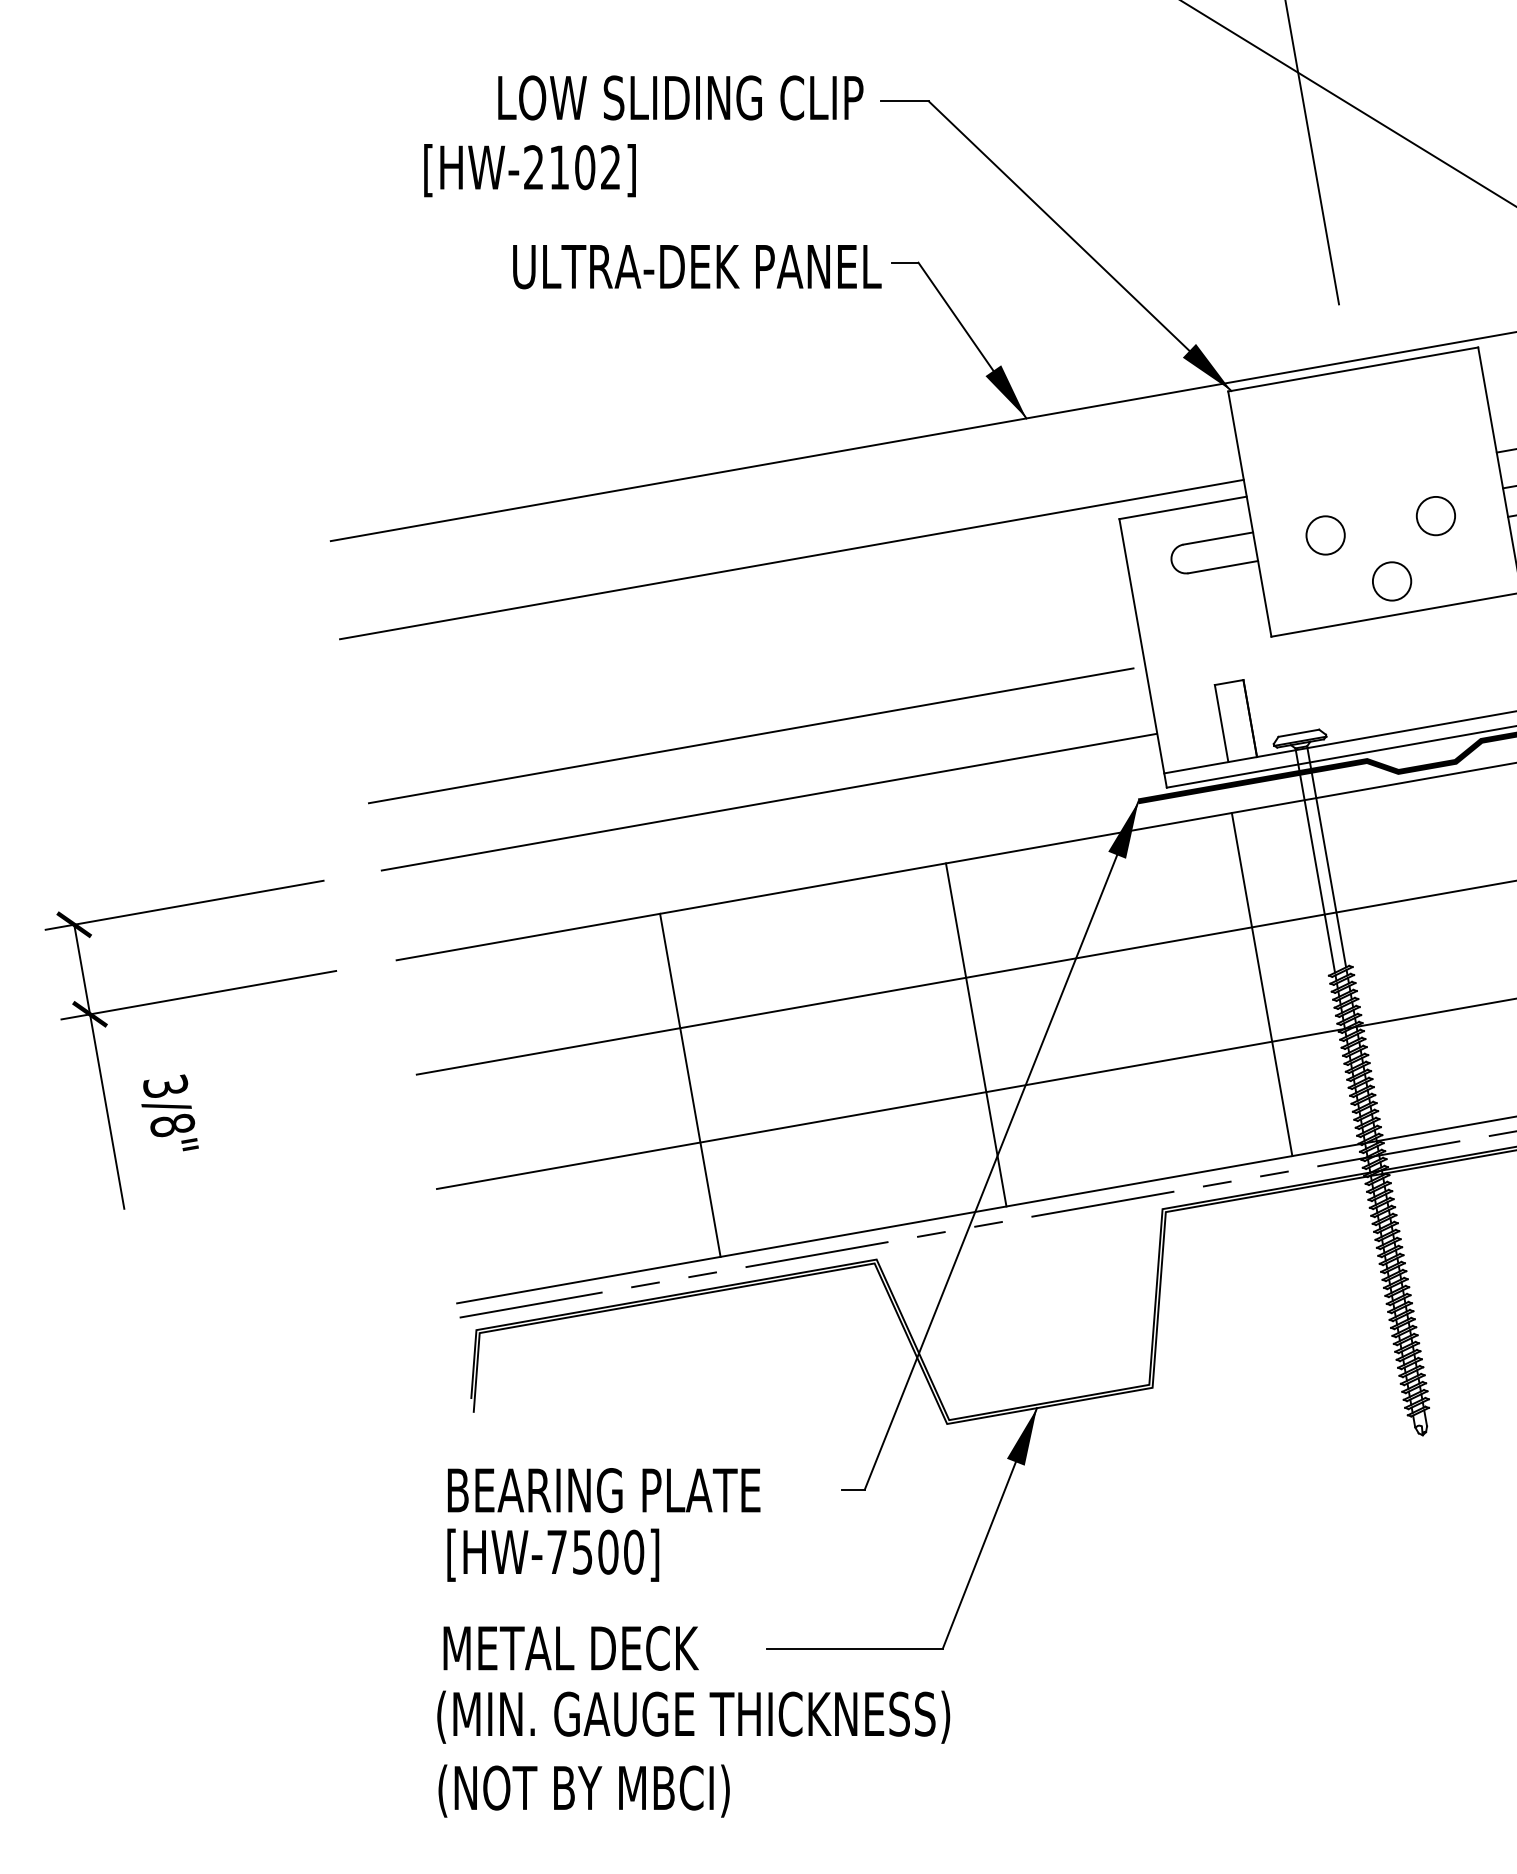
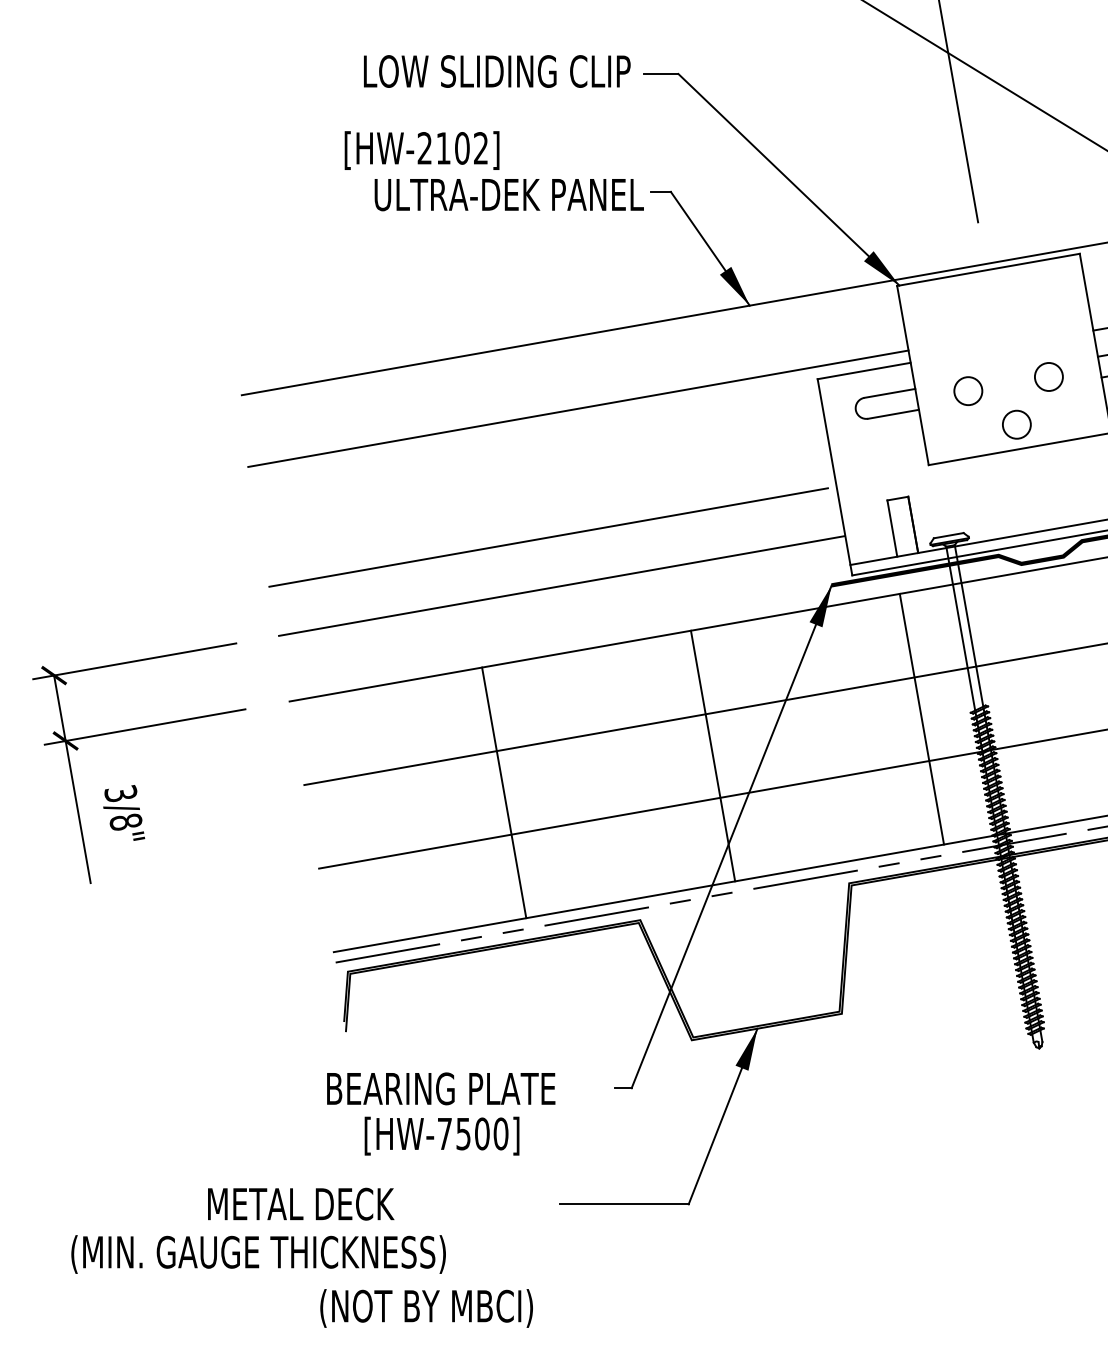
text: (529, 170) -> (421, 150), moved
text: (552, 1554) -> (441, 1135), moved
text: (571, 1647) -> (301, 1203), moved
text: (693, 1717) -> (258, 1254), moved

